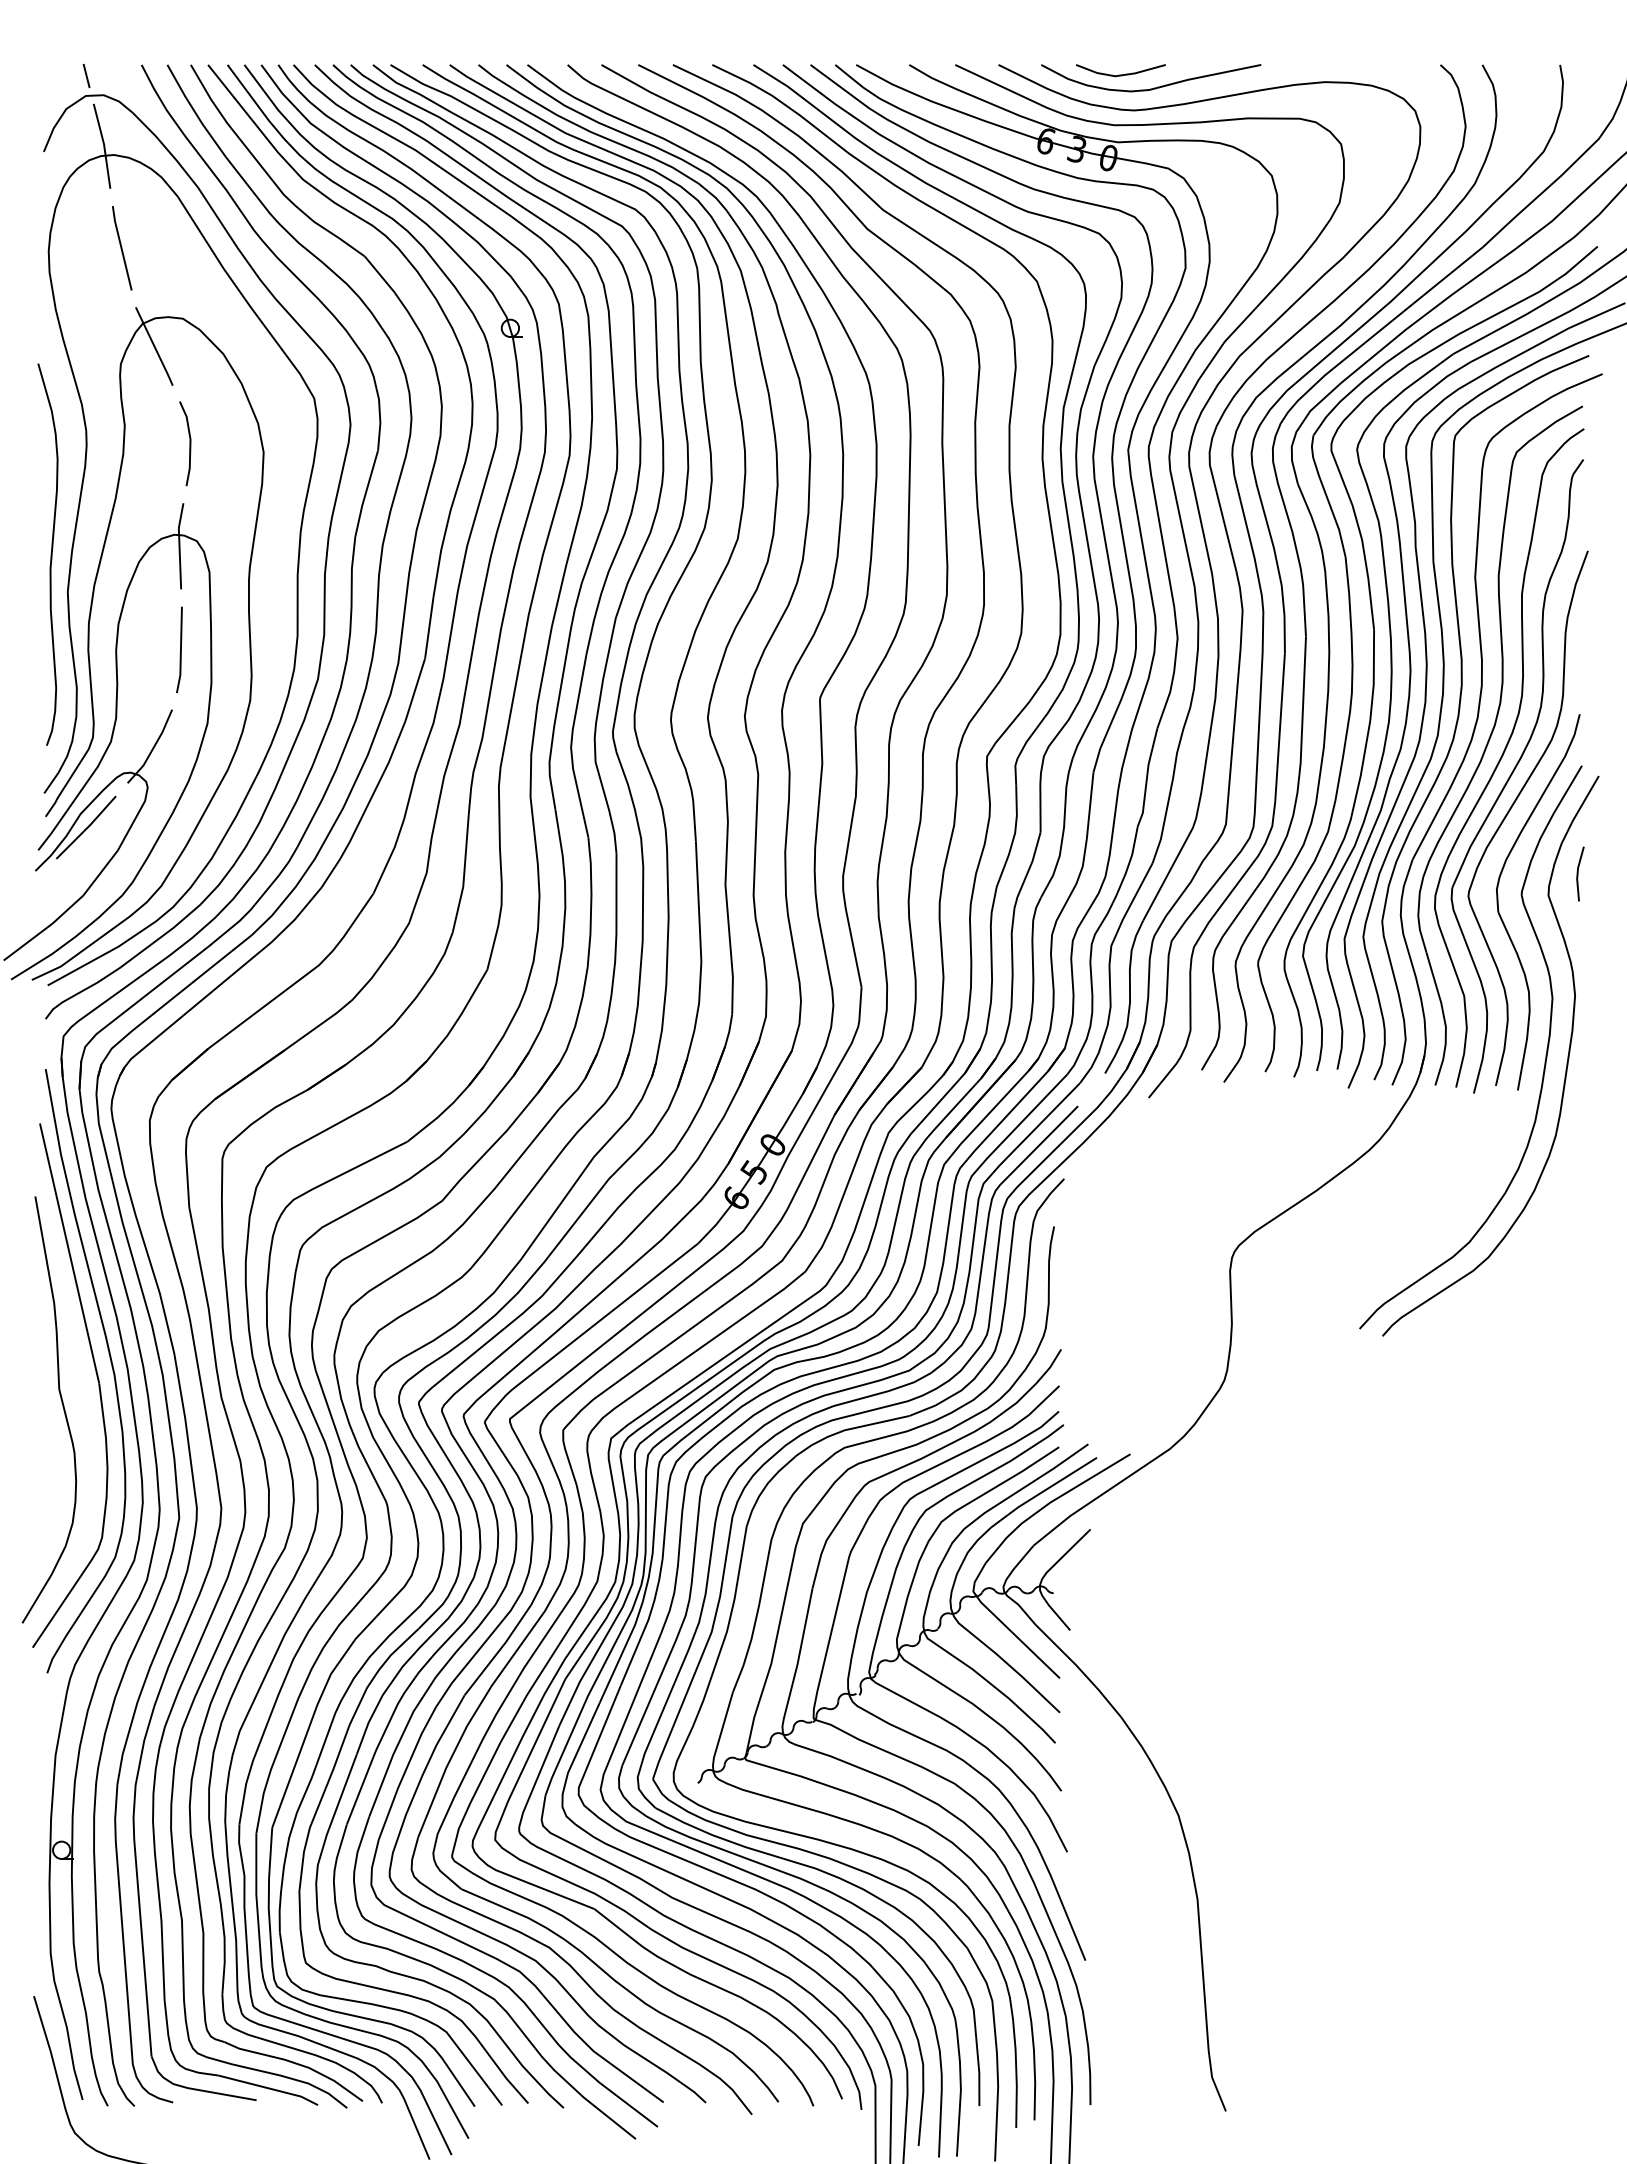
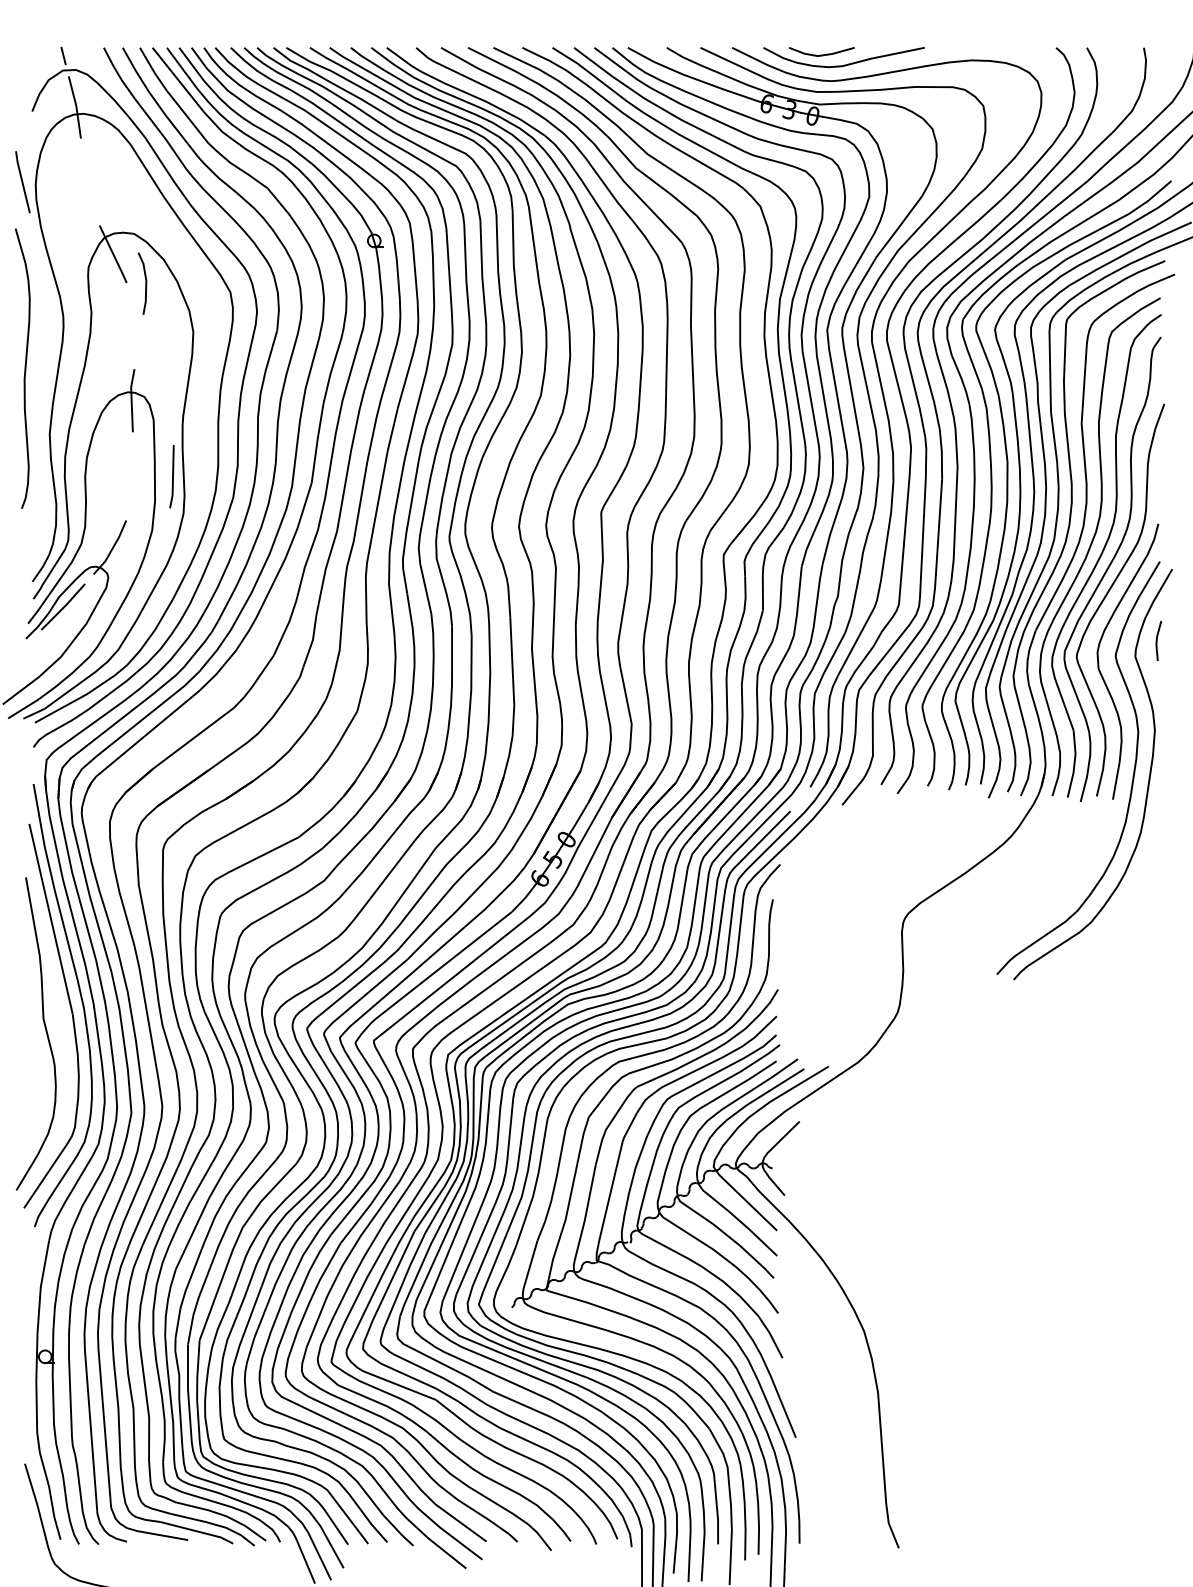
line: (122, 248) -> (23, 182), moved
line: (189, 443) -> (145, 283), moved
curve: (50, 554) -> (24, 368), moved
line: (180, 649) -> (172, 476), moved

